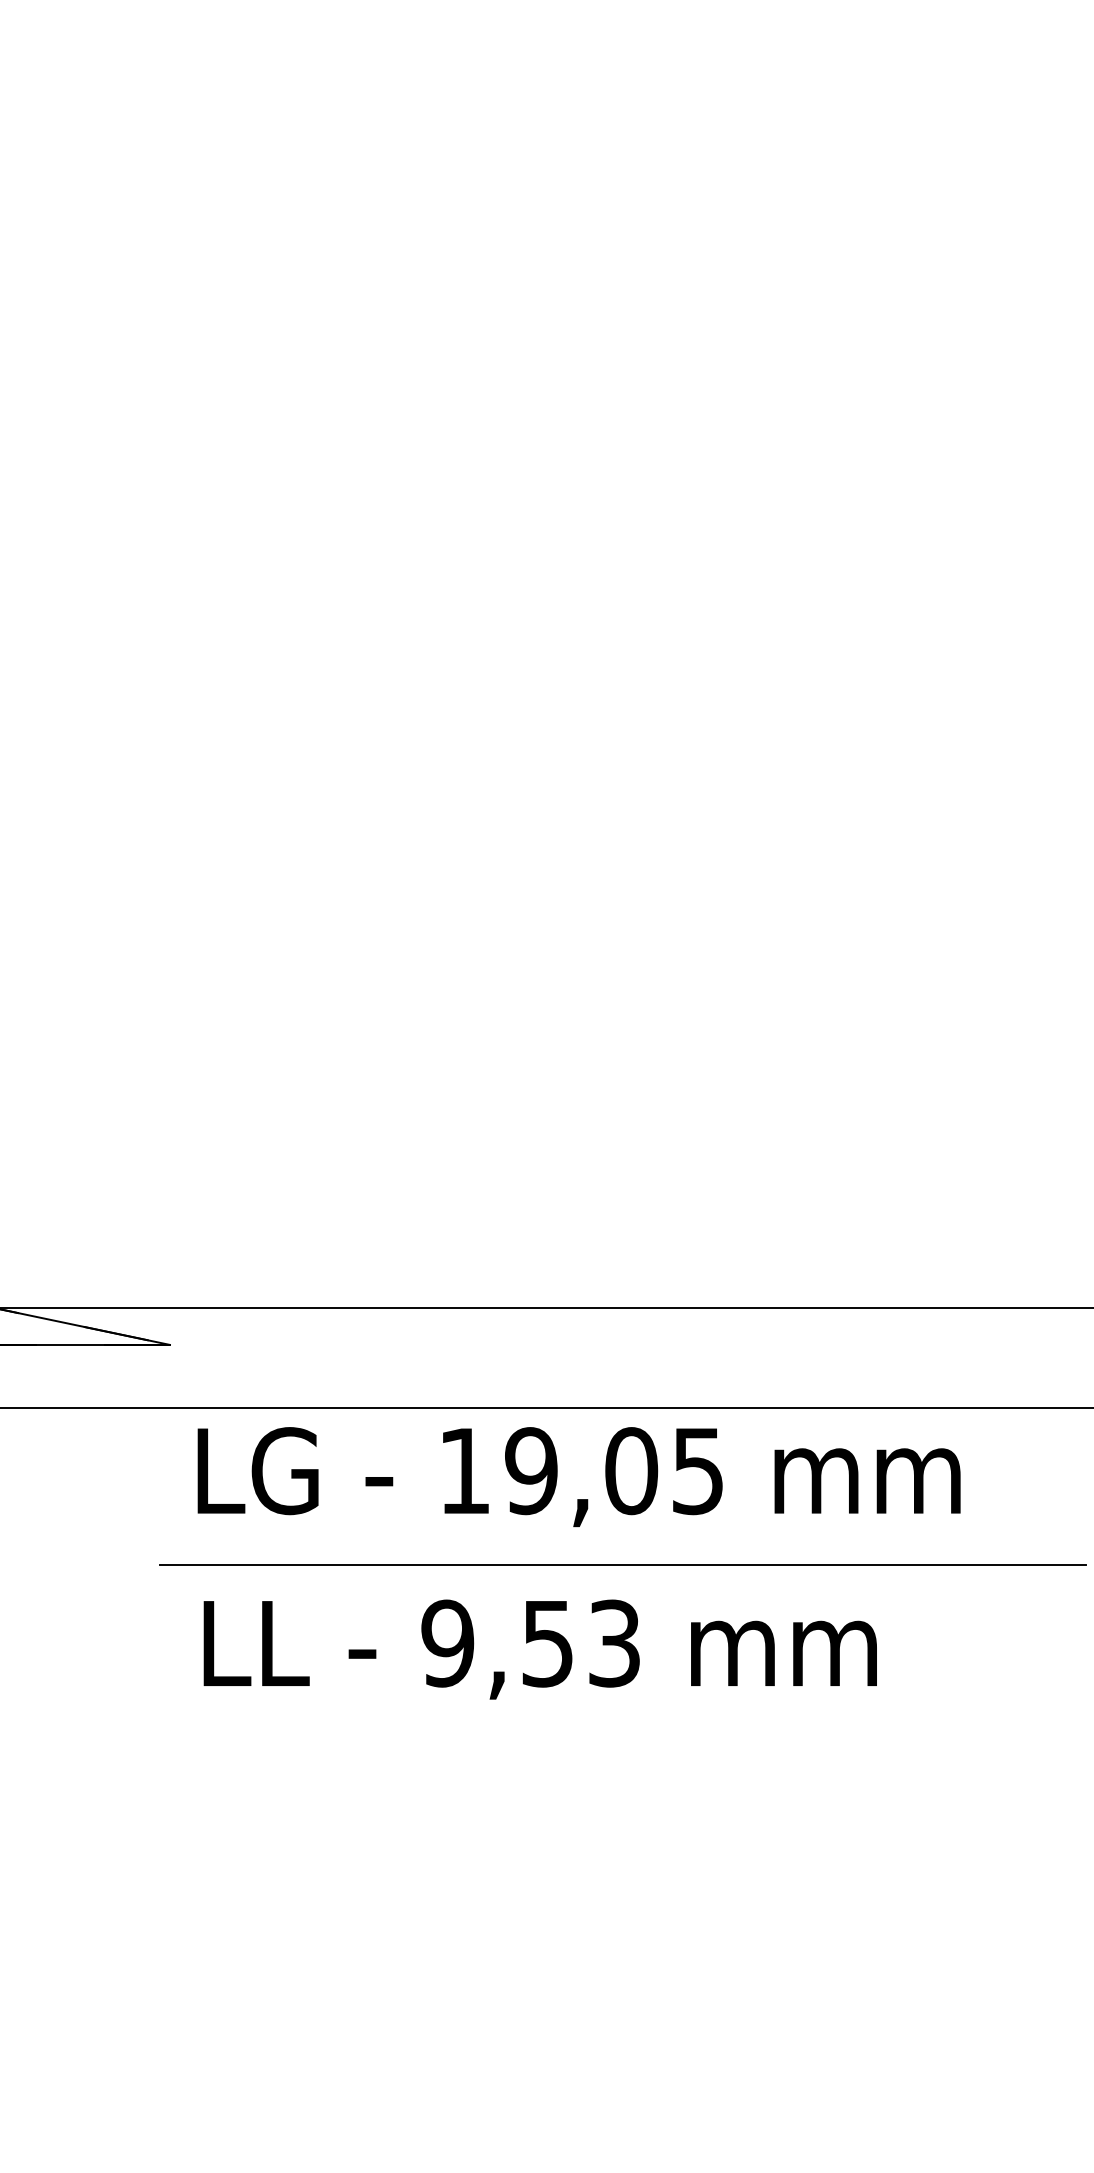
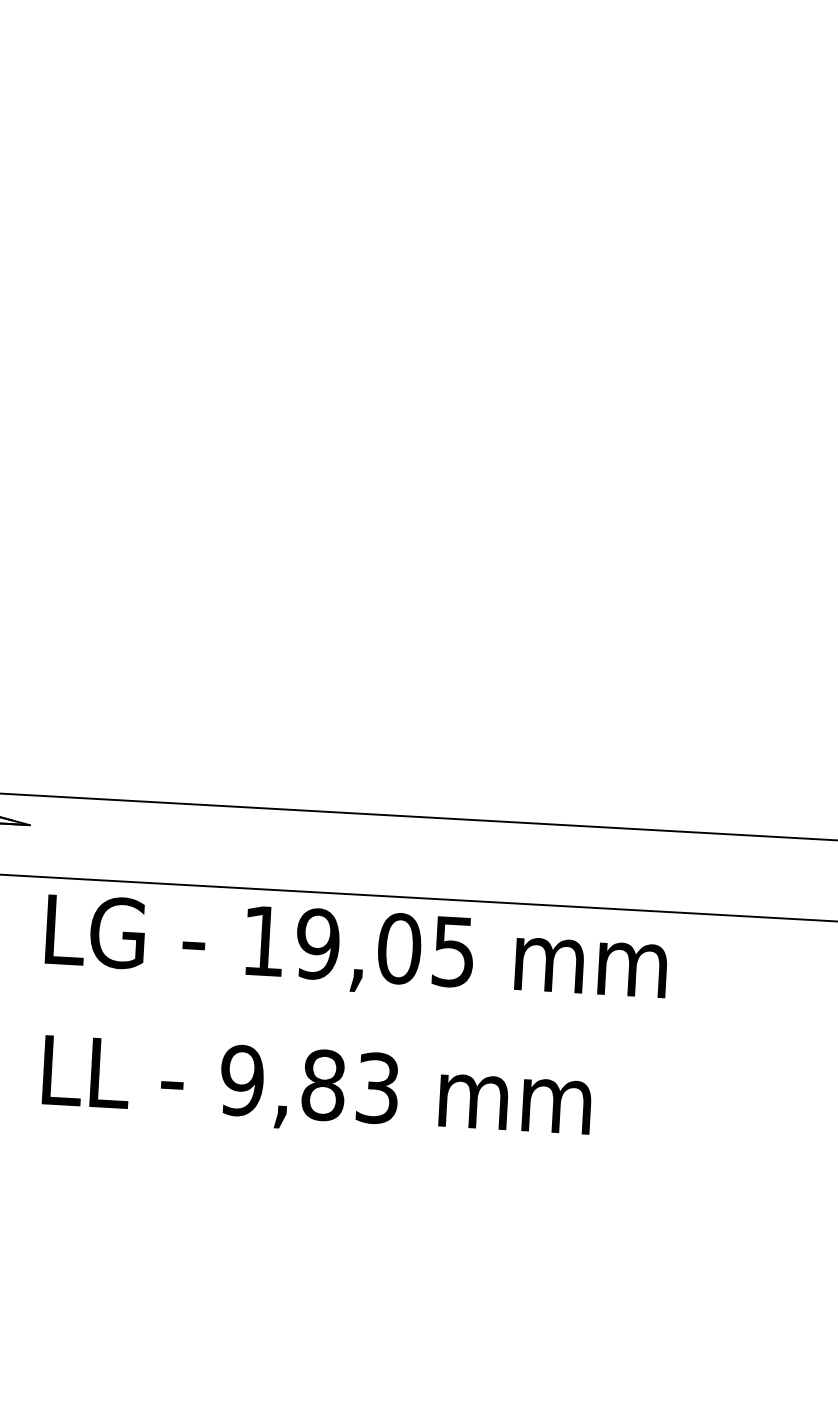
line: (622, 1565) -> (387, 1025), removed
text: (548, 1643) -> (324, 1085), 9,53 -> 9,83

